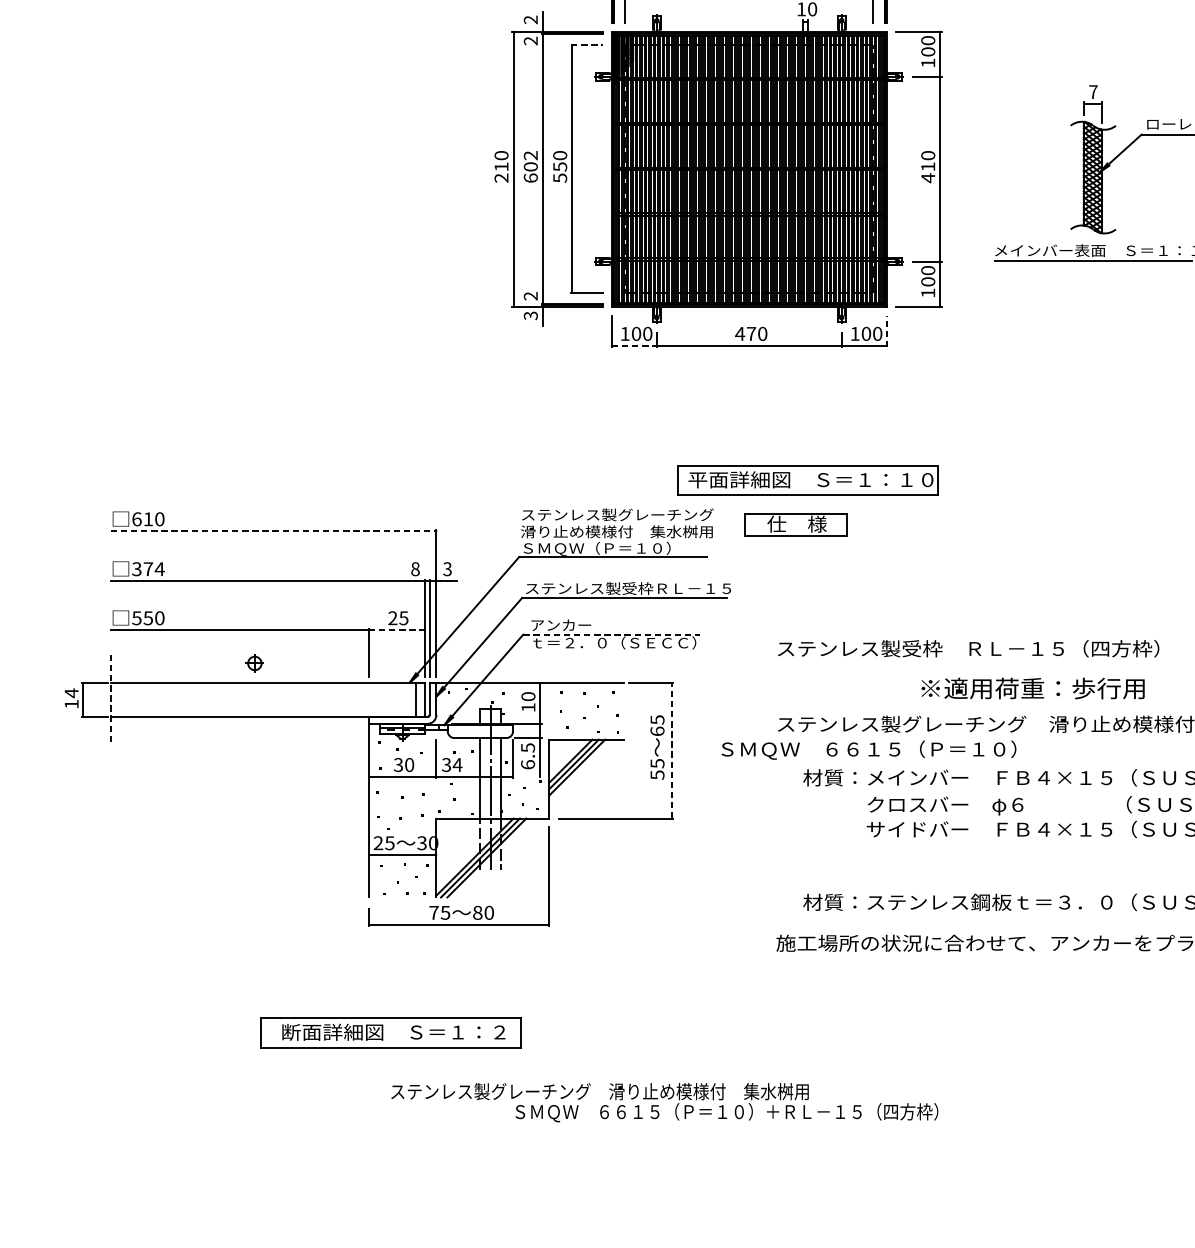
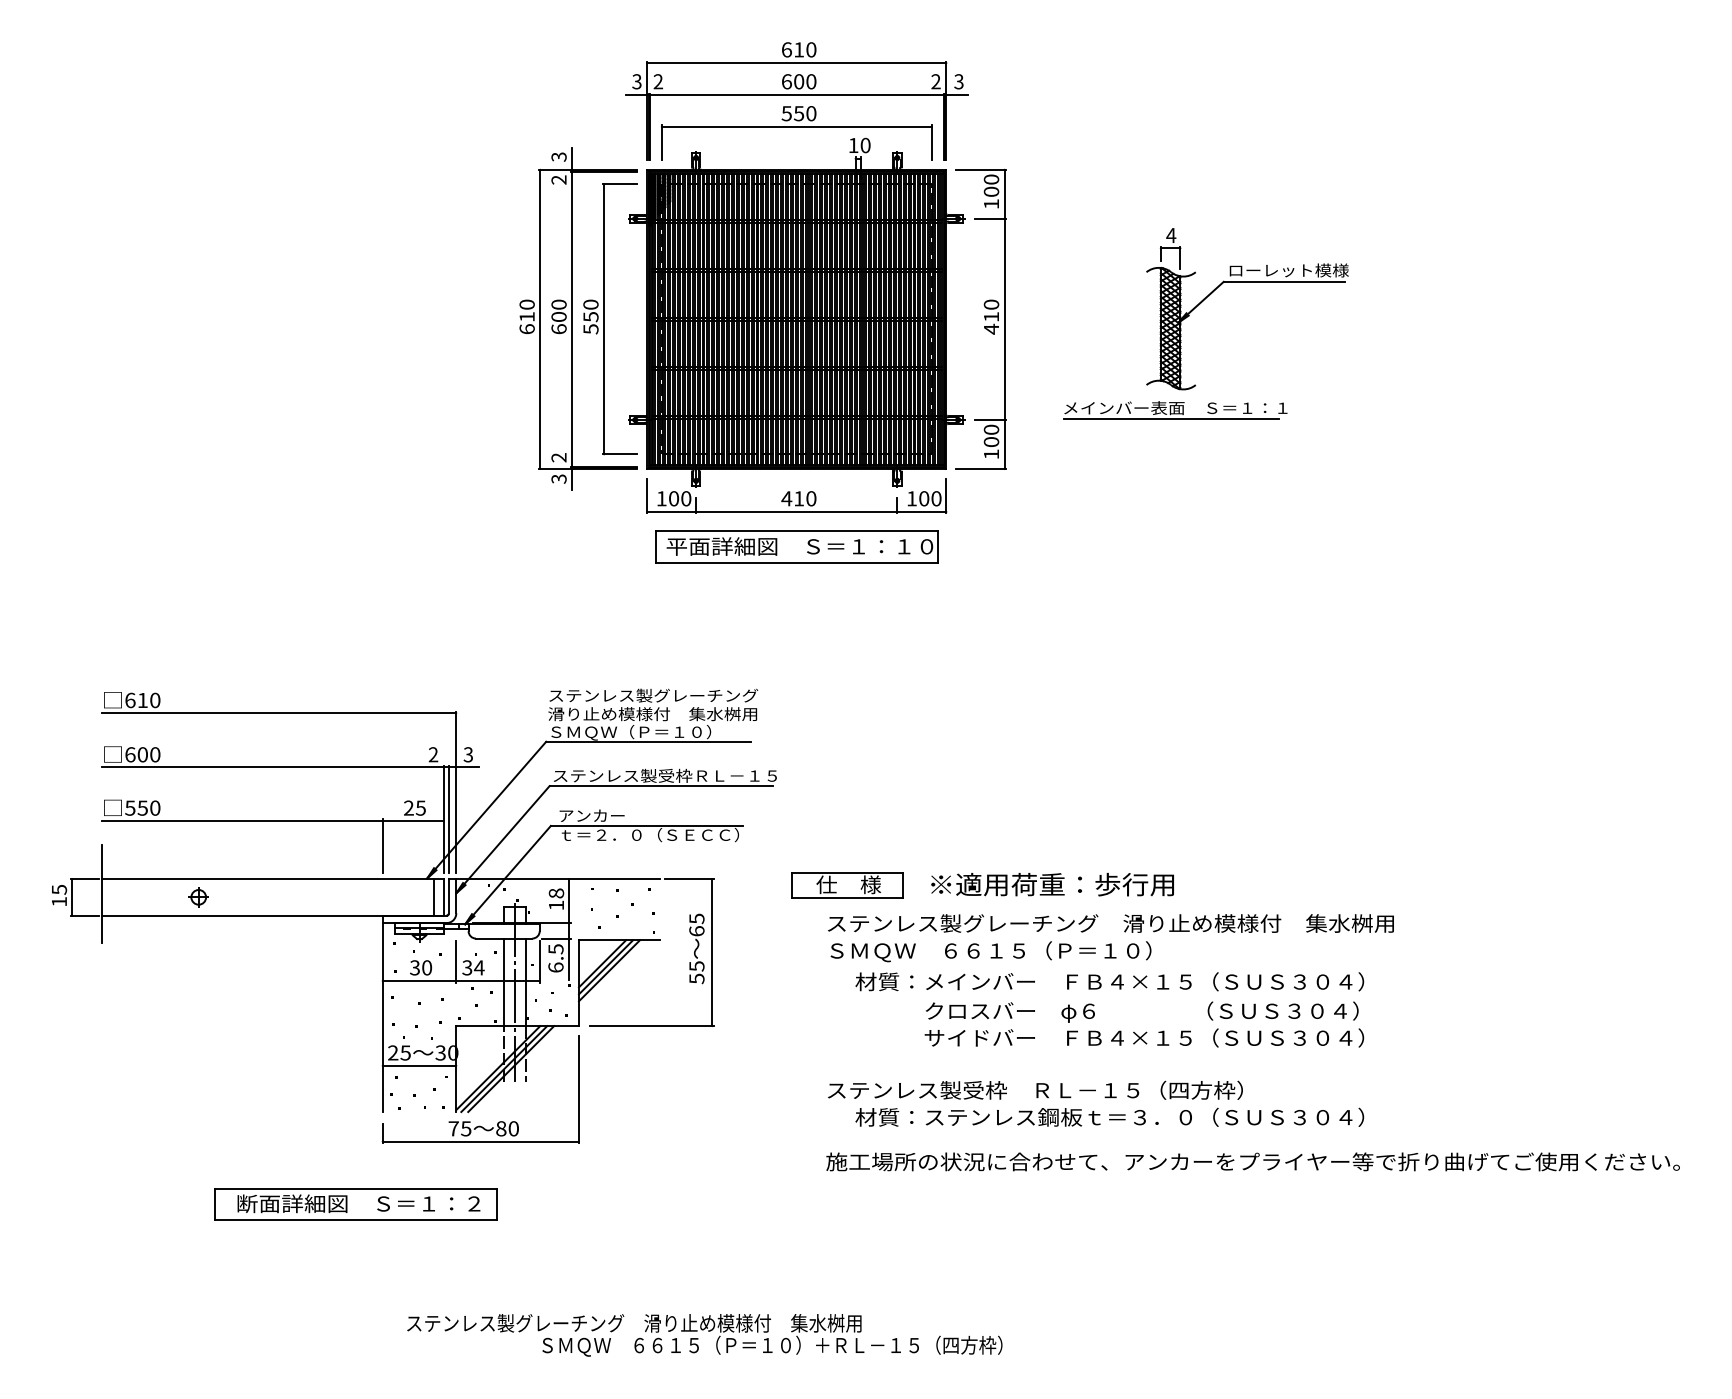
text: (531, 19) -> (559, 156), 2 -> 3
line: (587, 45) -> (620, 184), dashed -> solid
text: (1093, 92) -> (1171, 235), 7 -> 4
text: (530, 155) -> (558, 304), 602 -> 600
text: (500, 178) -> (526, 329), 210 -> 610
line: (886, 330) -> (946, 495), dashed -> solid
text: (751, 333) -> (799, 498), 470 -> 410
line: (634, 345) -> (671, 511), dashed -> solid
part: (807, 479) -> (796, 546), moved
part: (795, 524) -> (847, 885), moved
line: (273, 531) -> (279, 713), dashed -> solid
text: (148, 568) -> (142, 754), 374 -> 600
text: (415, 568) -> (433, 754), 8 -> 2
line: (397, 629) -> (413, 820), dashed -> solid
line: (612, 634) -> (647, 825), dashed -> solid
text: (968, 647) -> (1035, 1089), moved
part: (254, 663) -> (198, 897), moved
text: (1032, 688) -> (1052, 884), moved
text: (71, 692) -> (59, 889), 14 -> 15
text: (528, 696) -> (556, 893), 10 -> 18
line: (110, 697) -> (101, 894), dashed -> solid
text: (868, 749) -> (990, 951), moved
line: (671, 750) -> (712, 952), dashed -> solid
part: (390, 1032) -> (355, 1204), moved

